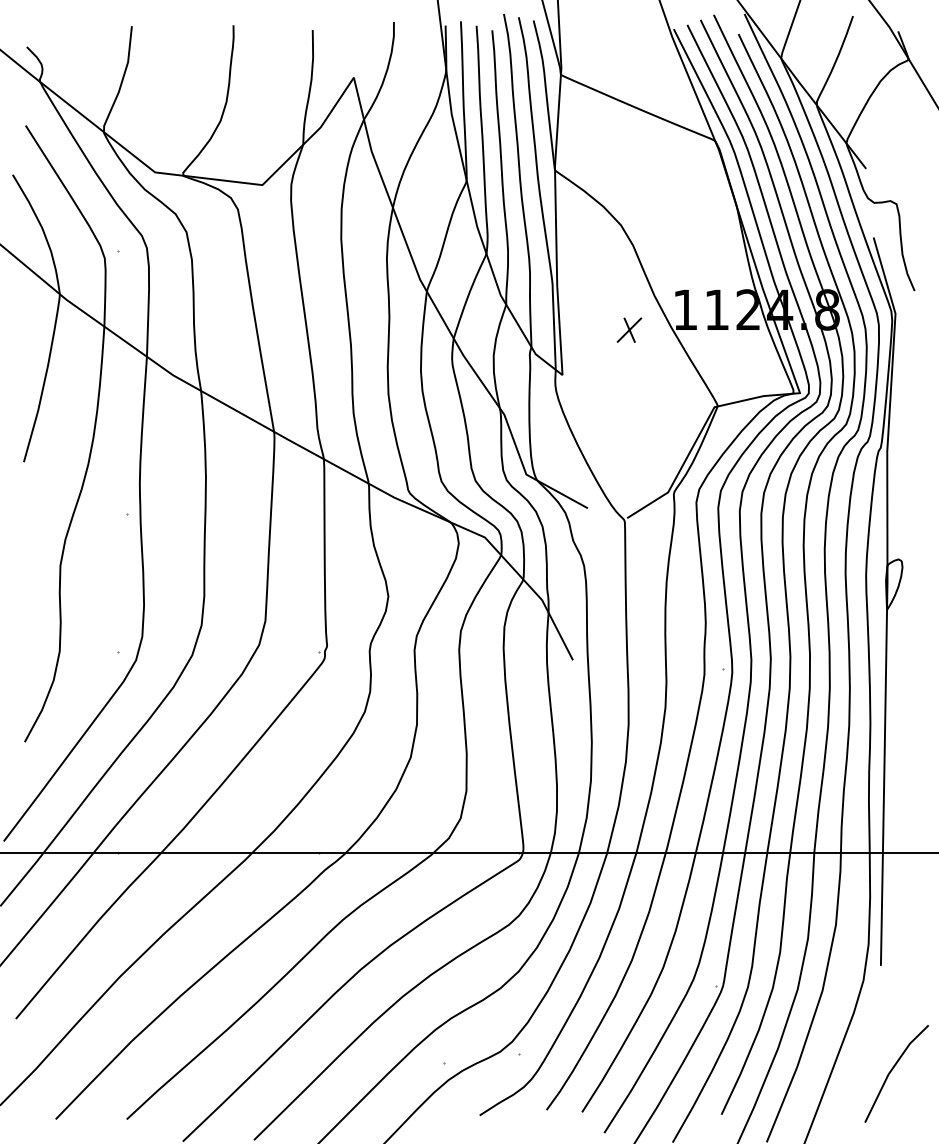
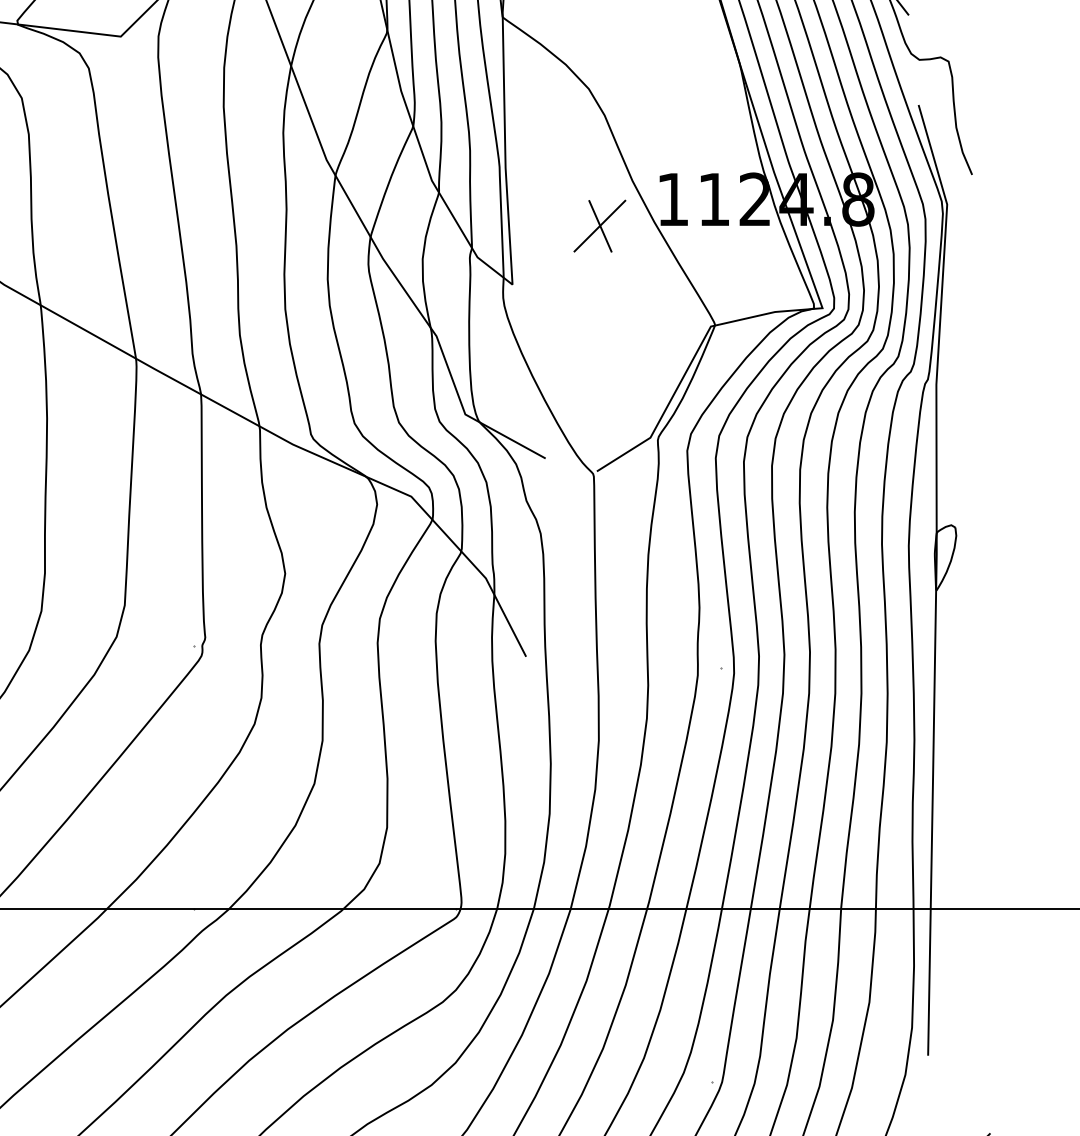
part: (629, 329) -> (599, 225), size x1.67

